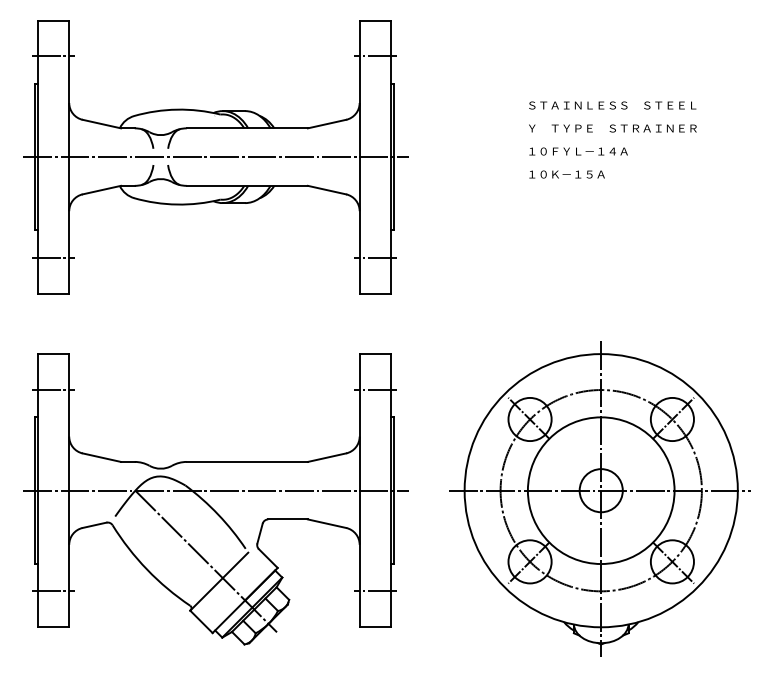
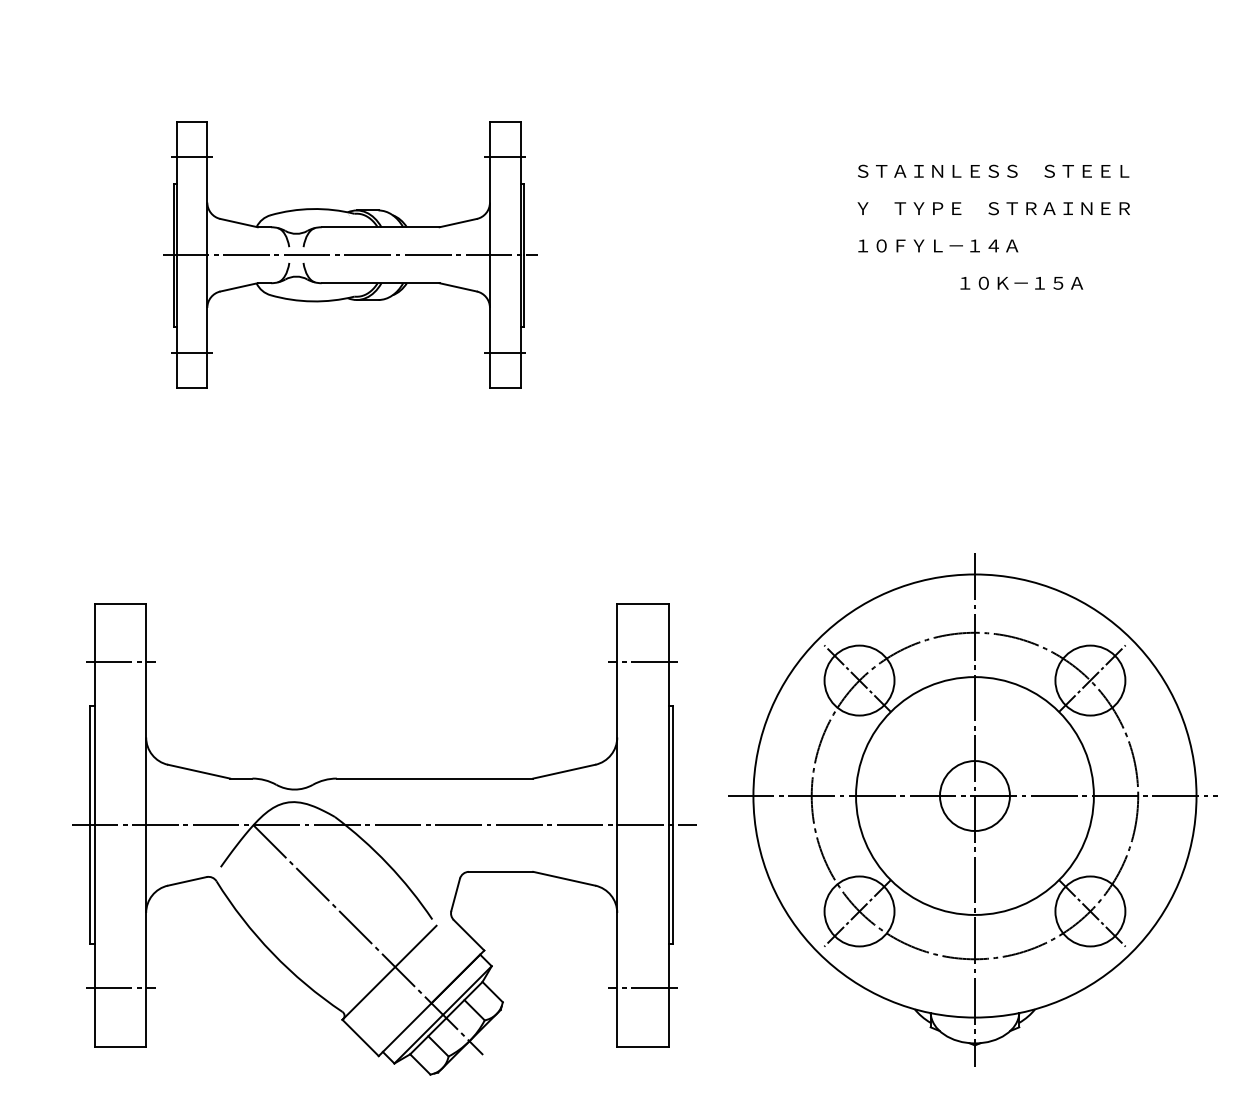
part: (215, 157) -> (349, 255), size x0.6
text: (566, 174) -> (1020, 283), moved
part: (215, 499) -> (383, 839), moved

